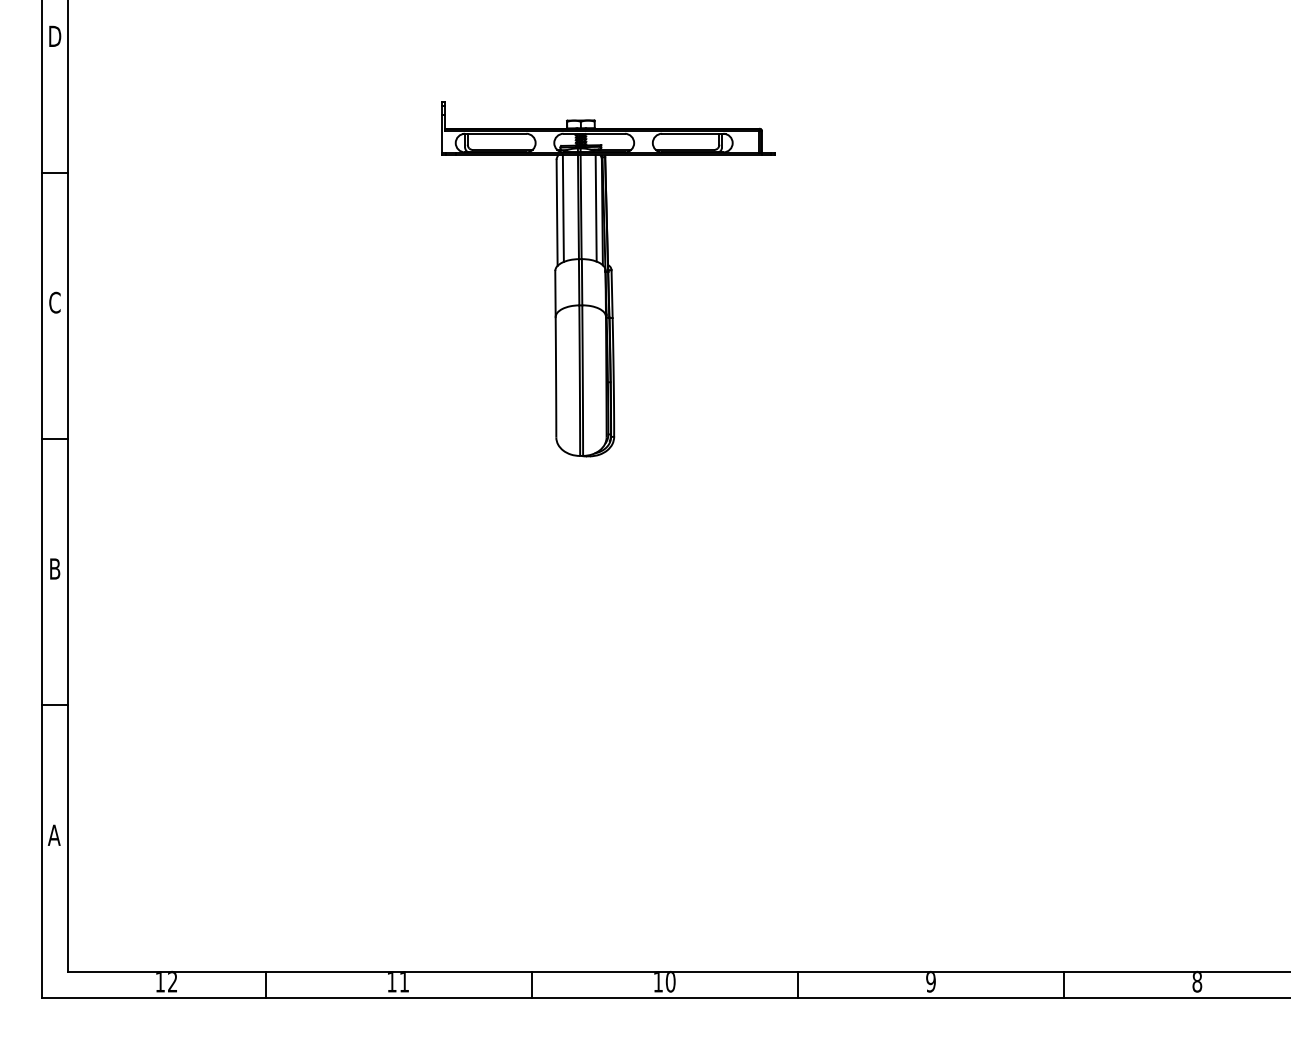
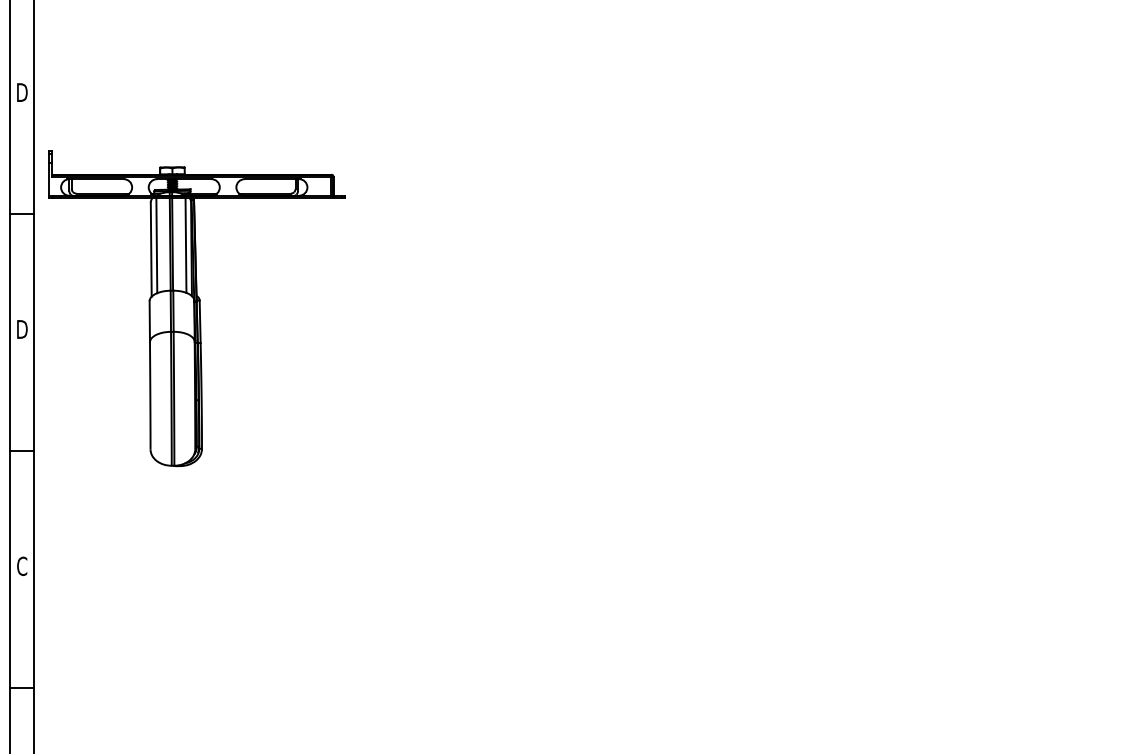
part: (608, 279) -> (196, 308), moved
text: (55, 302) -> (22, 329), C -> D
text: (54, 568) -> (21, 565), B -> C

